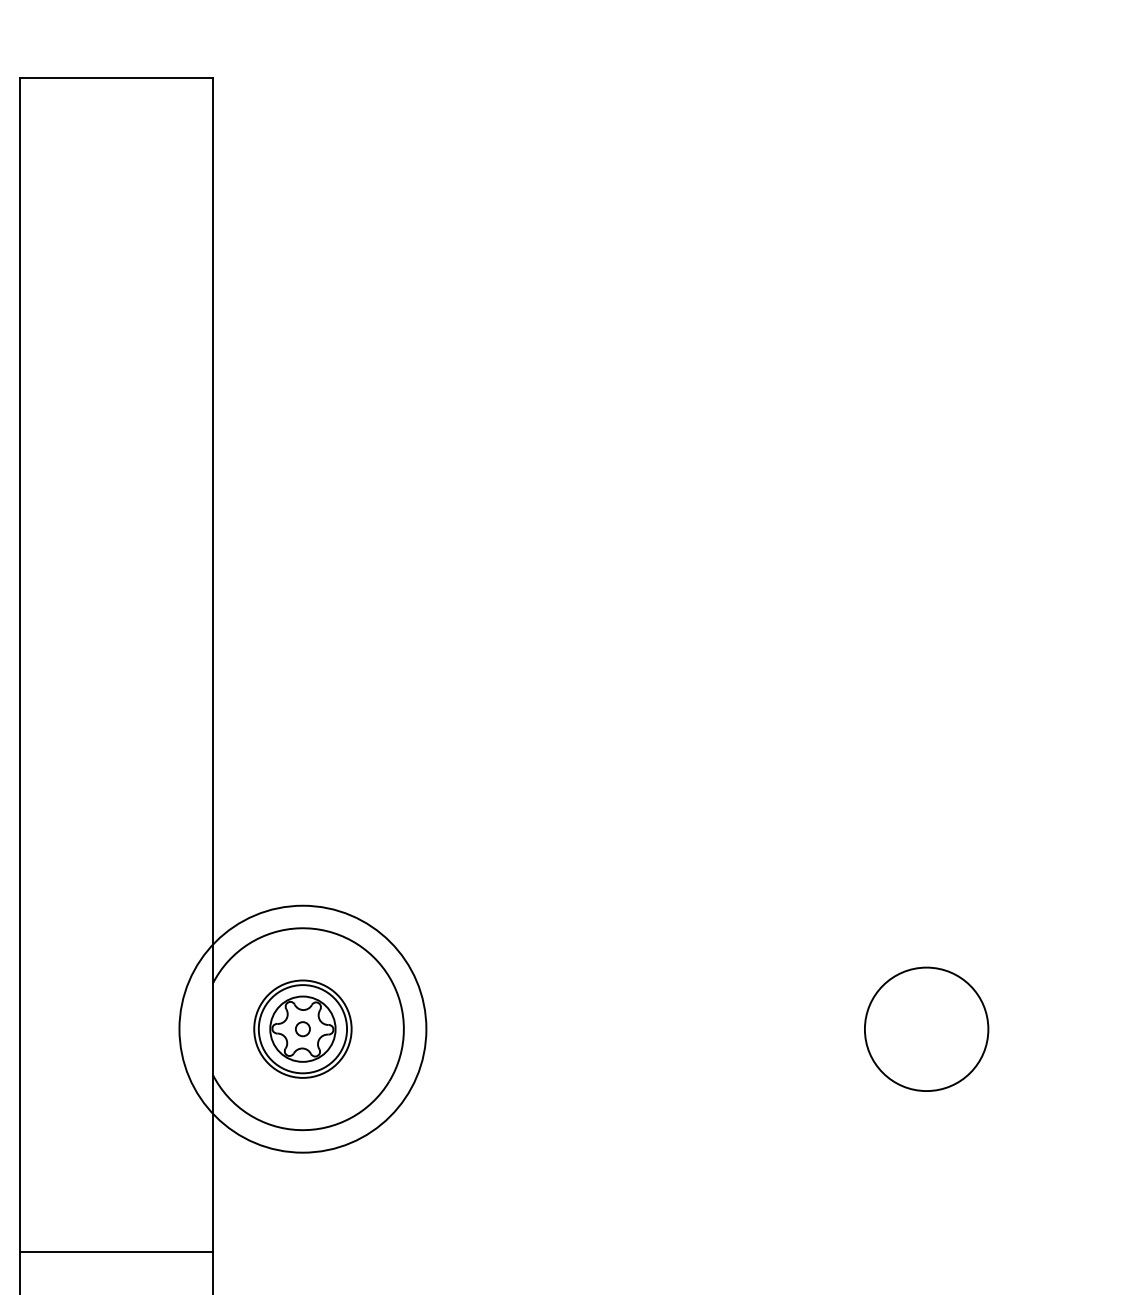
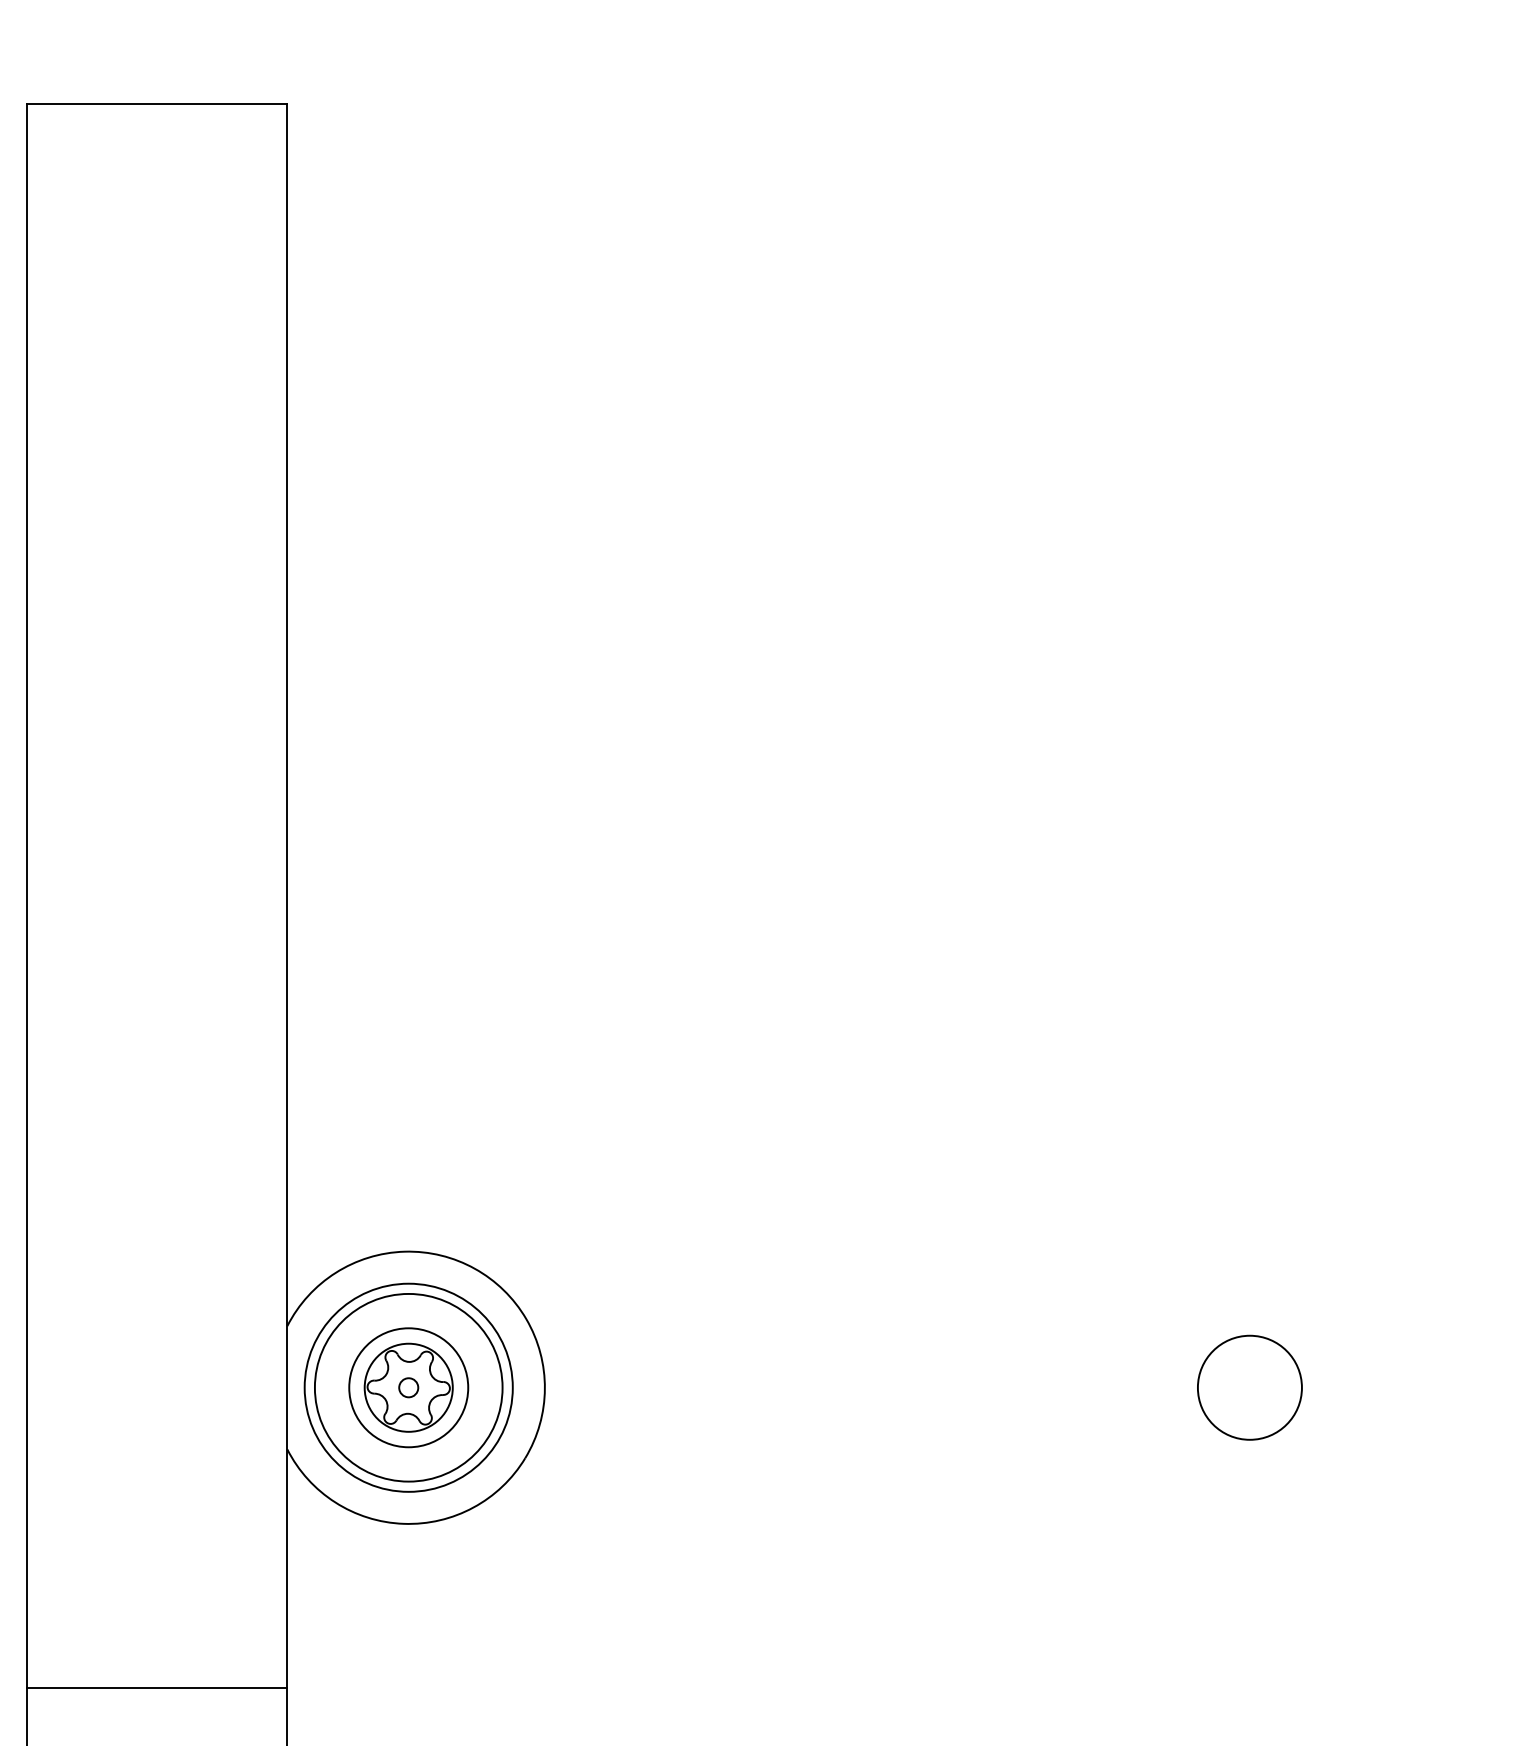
circle: (302, 1029) -> (408, 1387), size x0.62
circle: (302, 1029) -> (408, 1387), size x1.43
circle: (926, 1029) -> (1249, 1387), size x0.62

